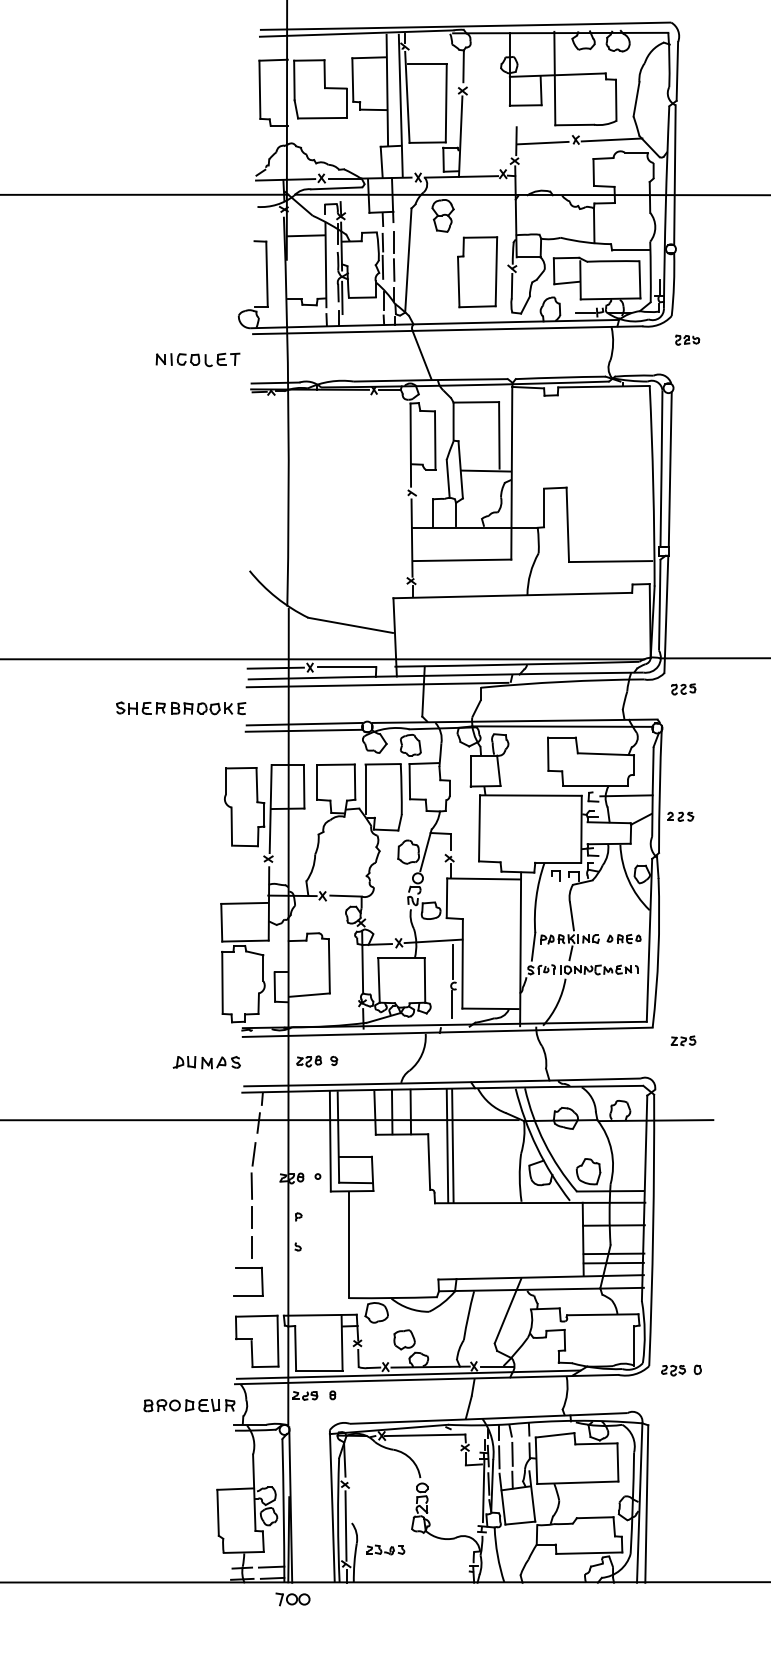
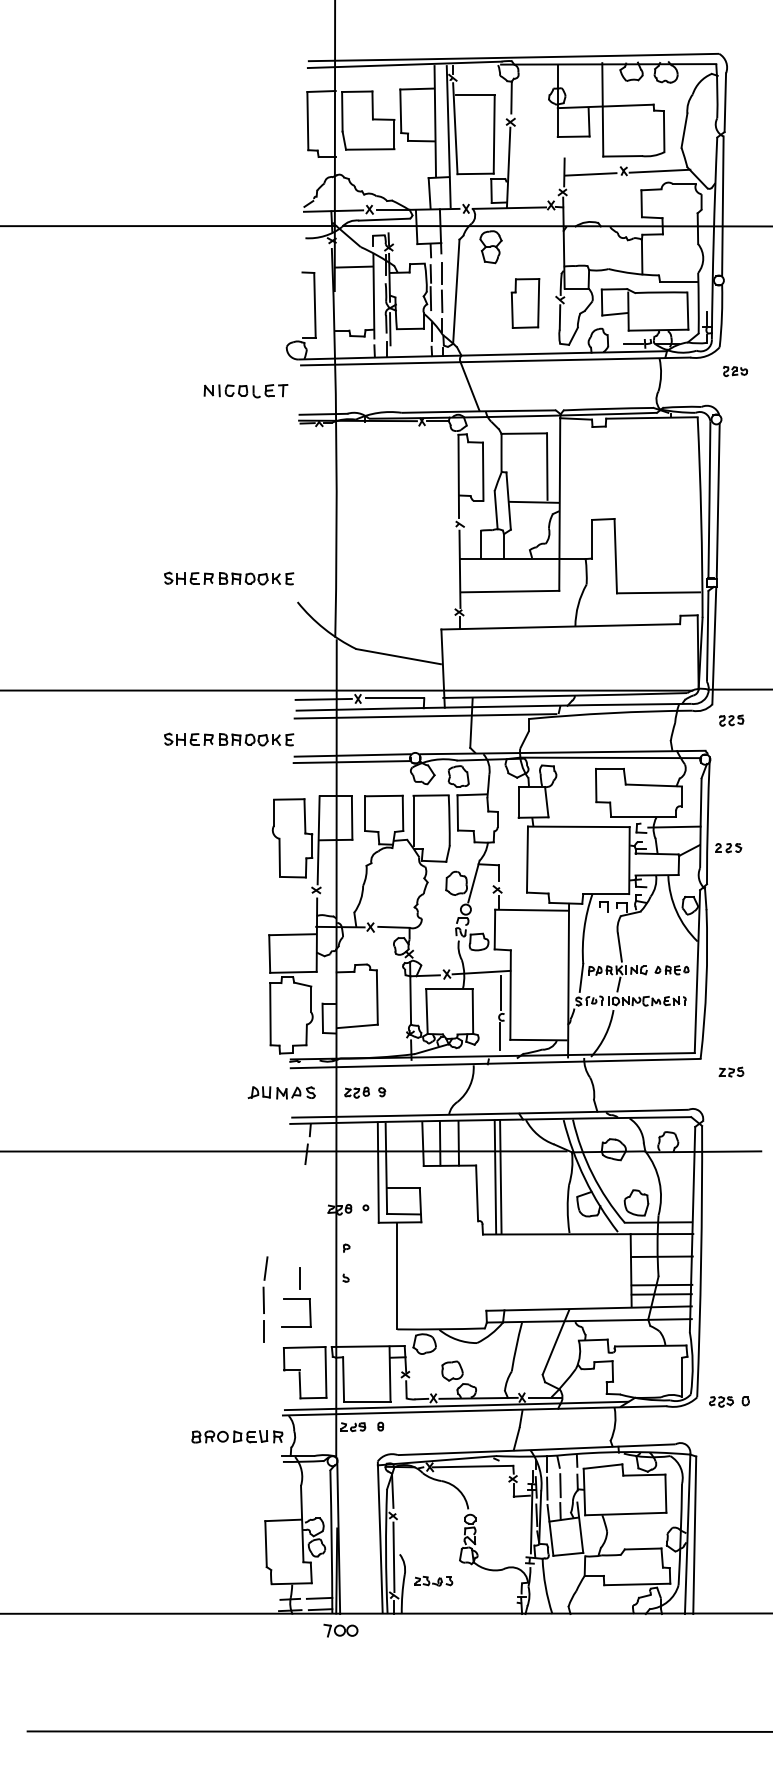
part: (477, 272) -> (525, 303), size x0.7
part: (181, 547) -> (229, 578), added
part: (206, 1062) -> (281, 1092), moved
part: (253, 1185) -> (265, 1299), moved

